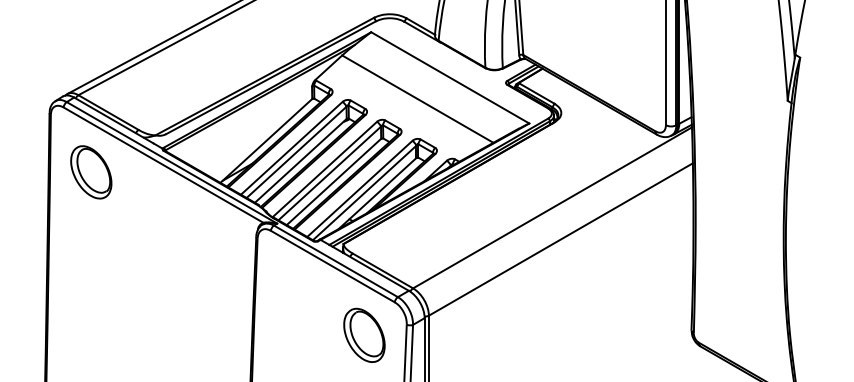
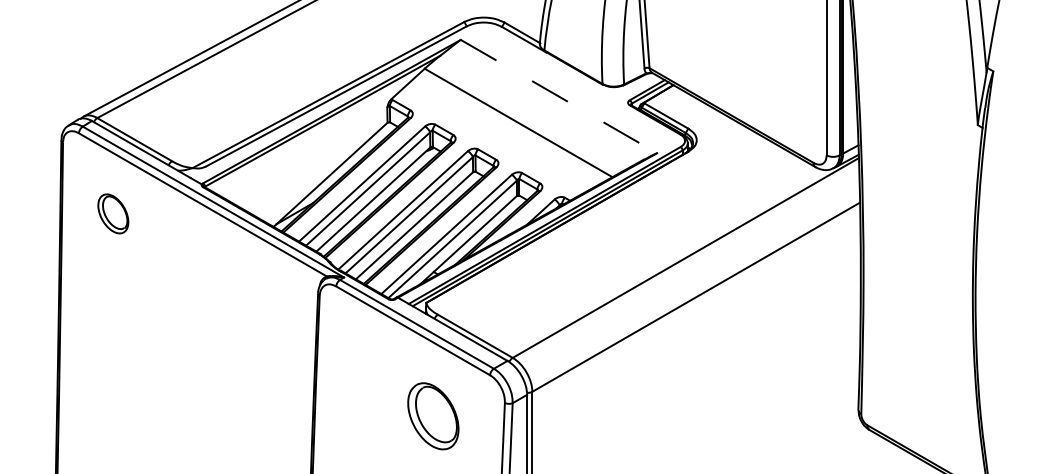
line: (450, 77) -> (559, 96), solid -> dashed
part: (91, 172) -> (113, 213), size x0.6
part: (364, 335) -> (433, 416), moved

